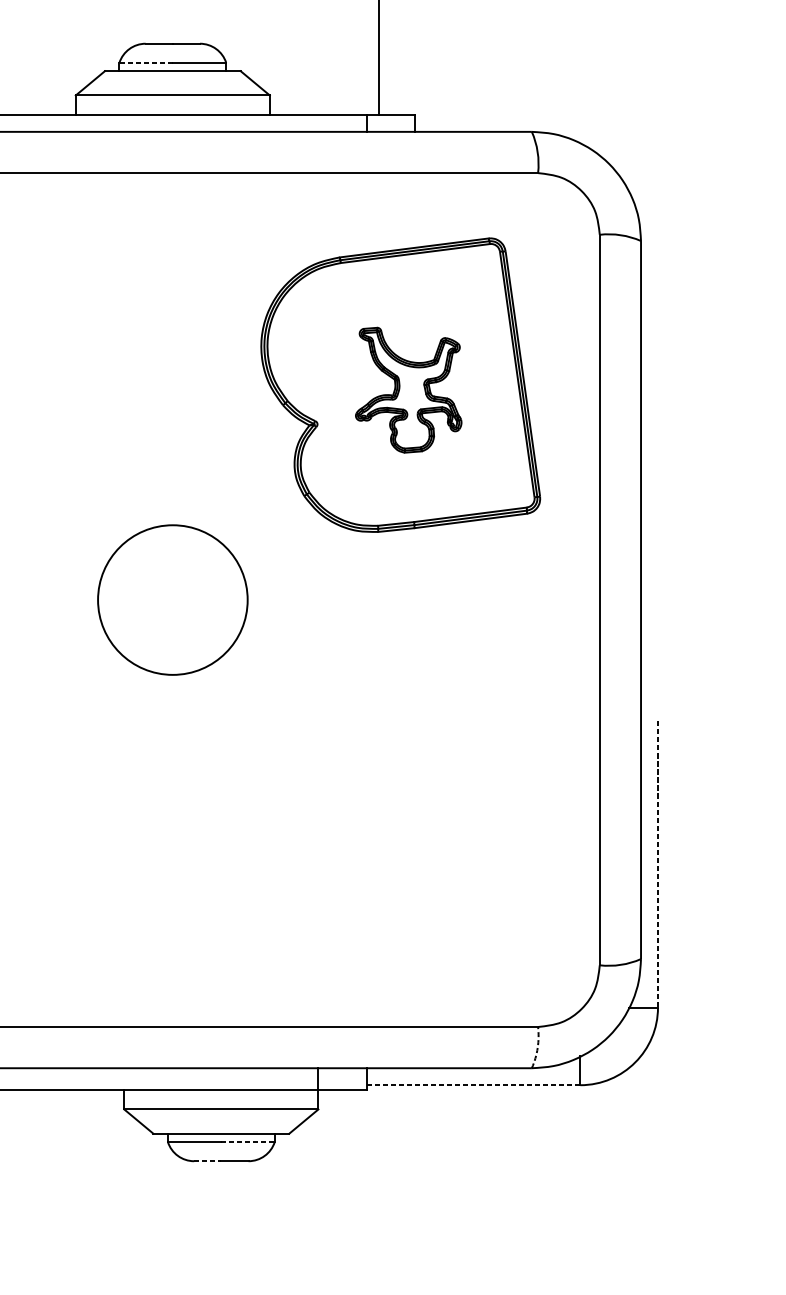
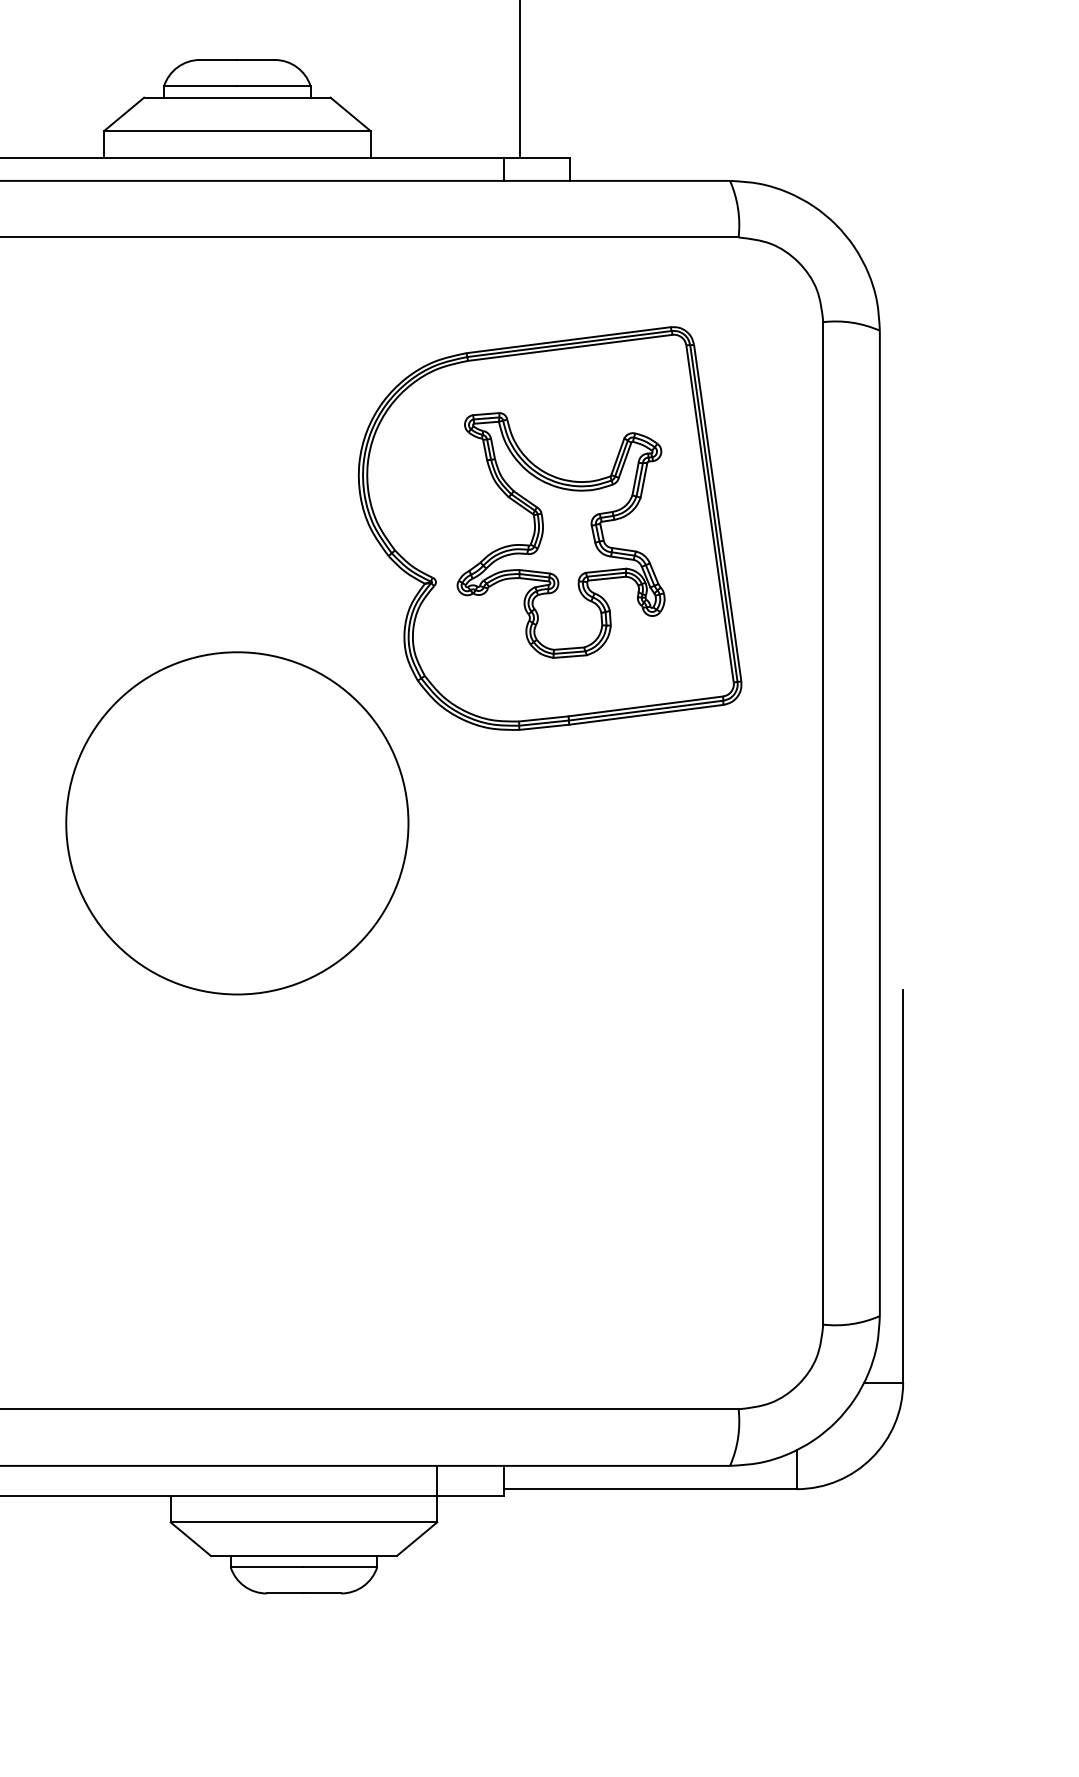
line: (145, 63) -> (200, 86), dashed -> solid
part: (408, 390) -> (560, 535), size x1.43
circle: (172, 600) -> (237, 823), size x1.67
line: (658, 864) -> (903, 1186), dashed -> solid
arc: (538, 1048) -> (738, 1438), dashed -> solid
line: (473, 1085) -> (649, 1489), dashed -> solid
line: (247, 1142) -> (340, 1567), dashed -> solid
line: (207, 1161) -> (285, 1593), dashed -> solid

